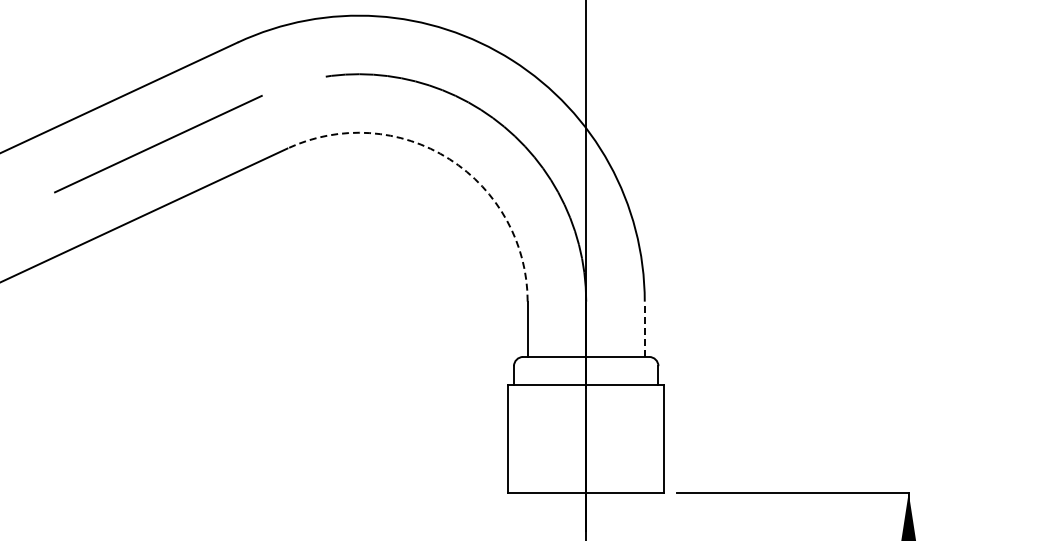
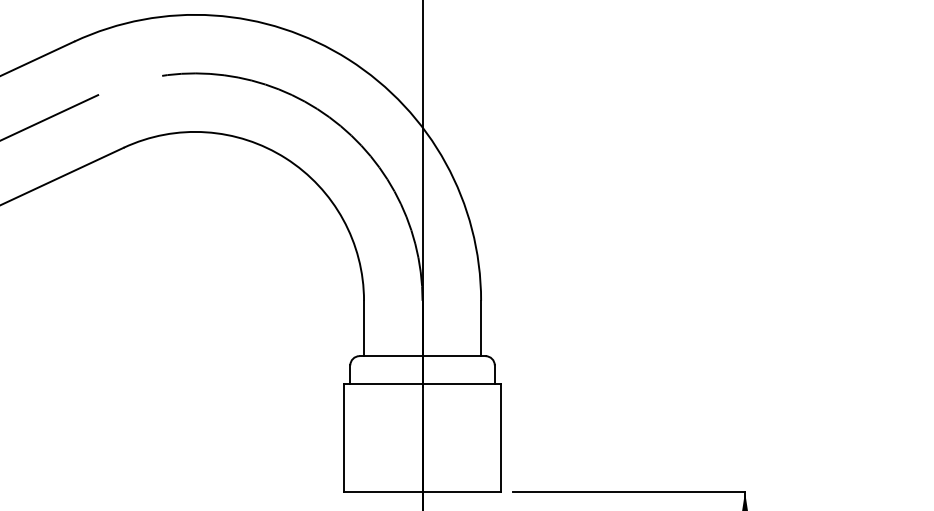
arc: (449, 159) -> (285, 158), dashed -> solid
line: (644, 329) -> (480, 328), dashed -> solid

